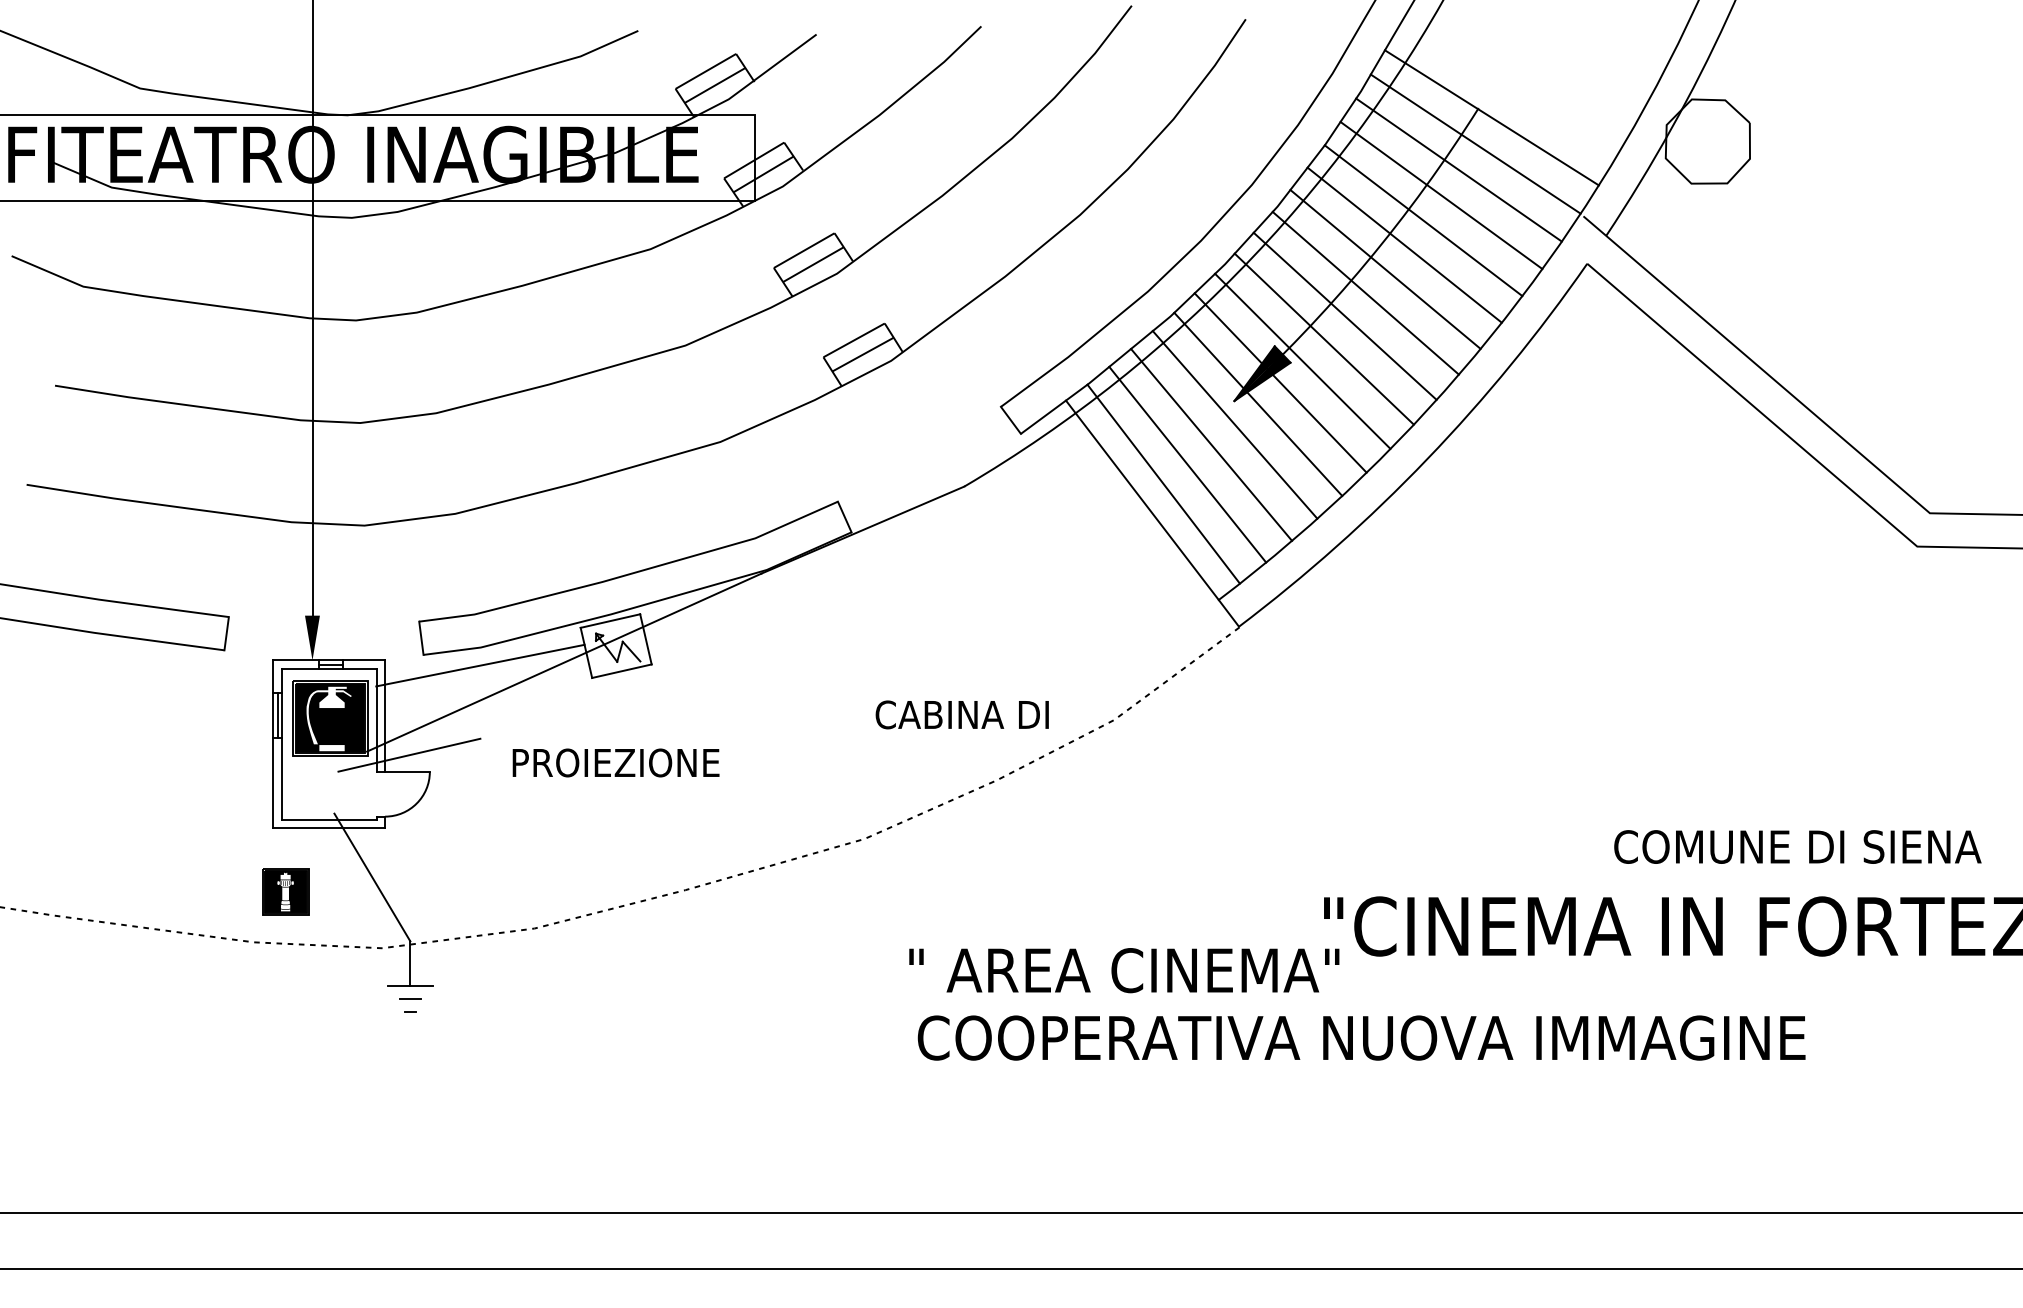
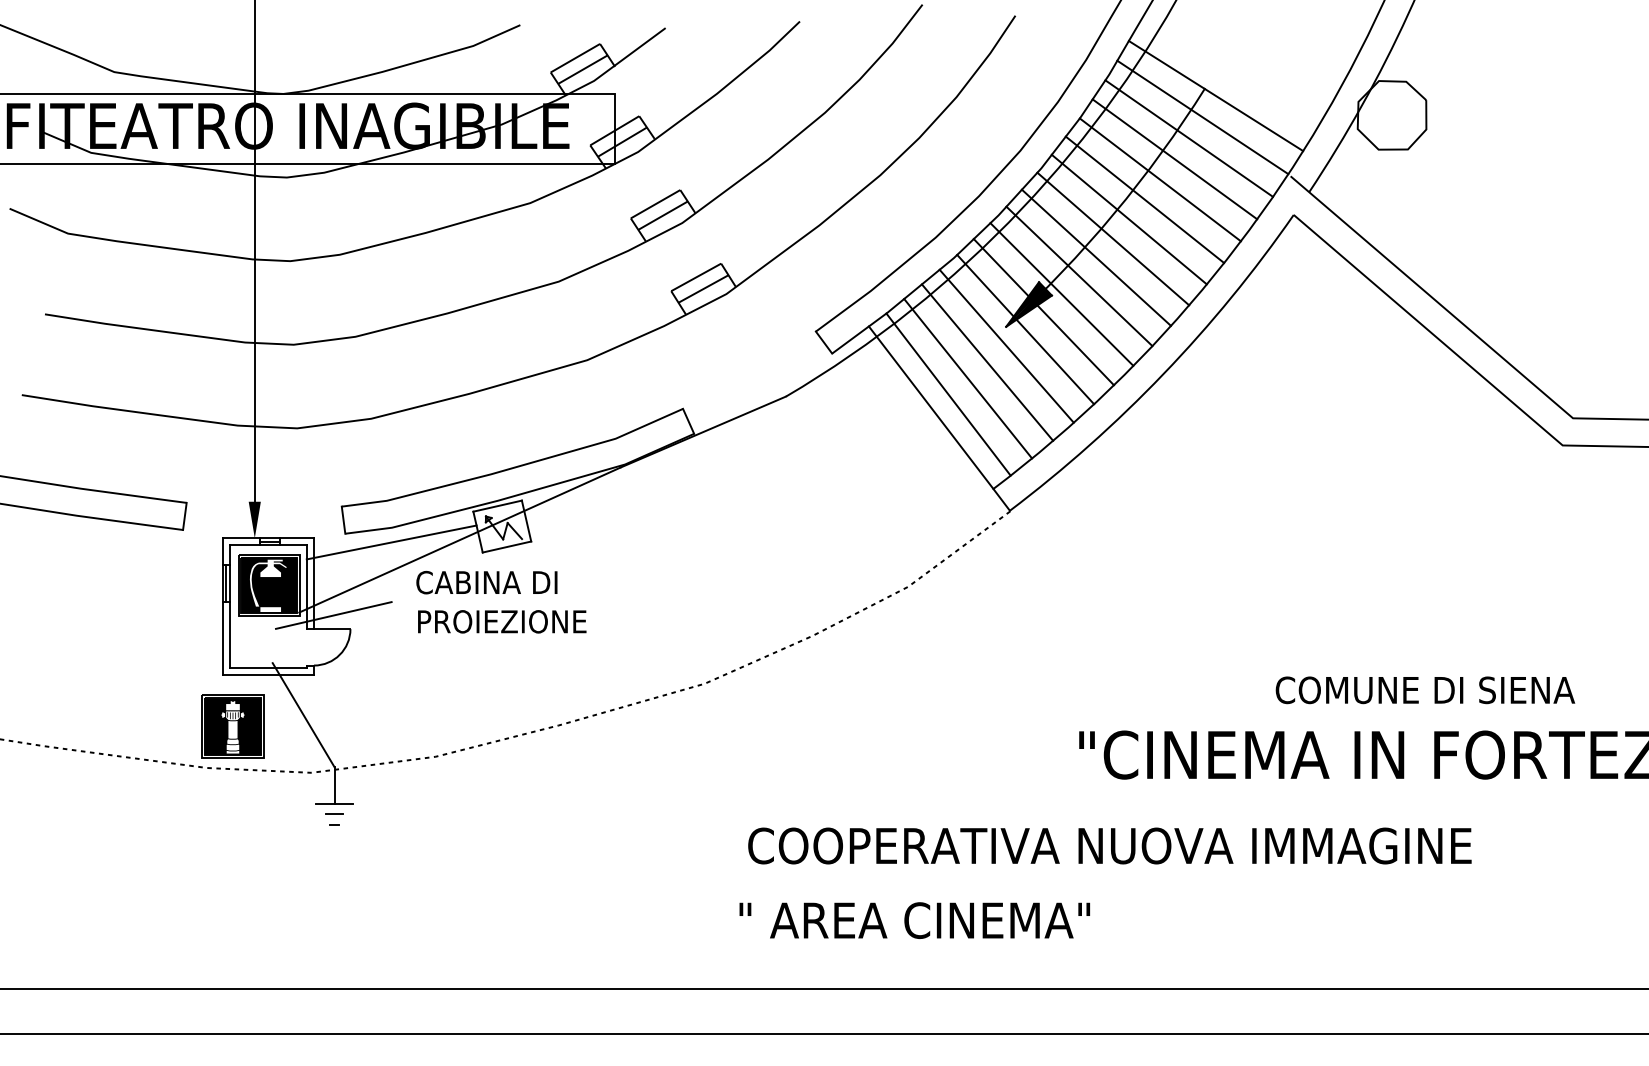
text: (961, 714) -> (486, 582), moved
text: (1797, 846) -> (1425, 689), moved
part: (285, 891) -> (232, 726), size x1.67
text: (1124, 970) -> (914, 920), moved

